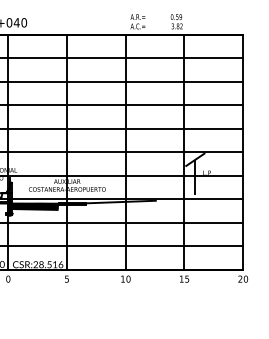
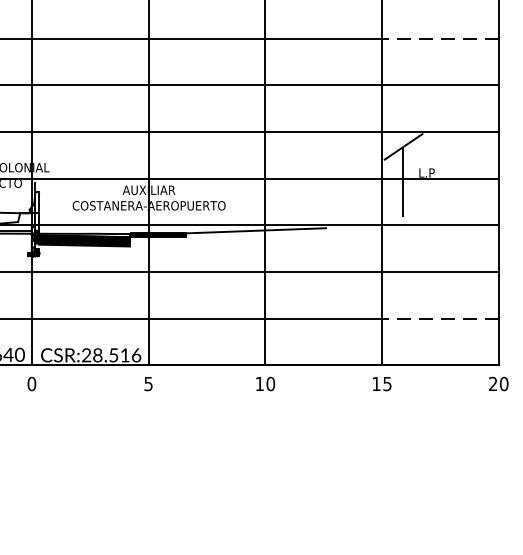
line: (213, 105) -> (439, 38), solid -> dashed
line: (213, 246) -> (439, 319), solid -> dashed

